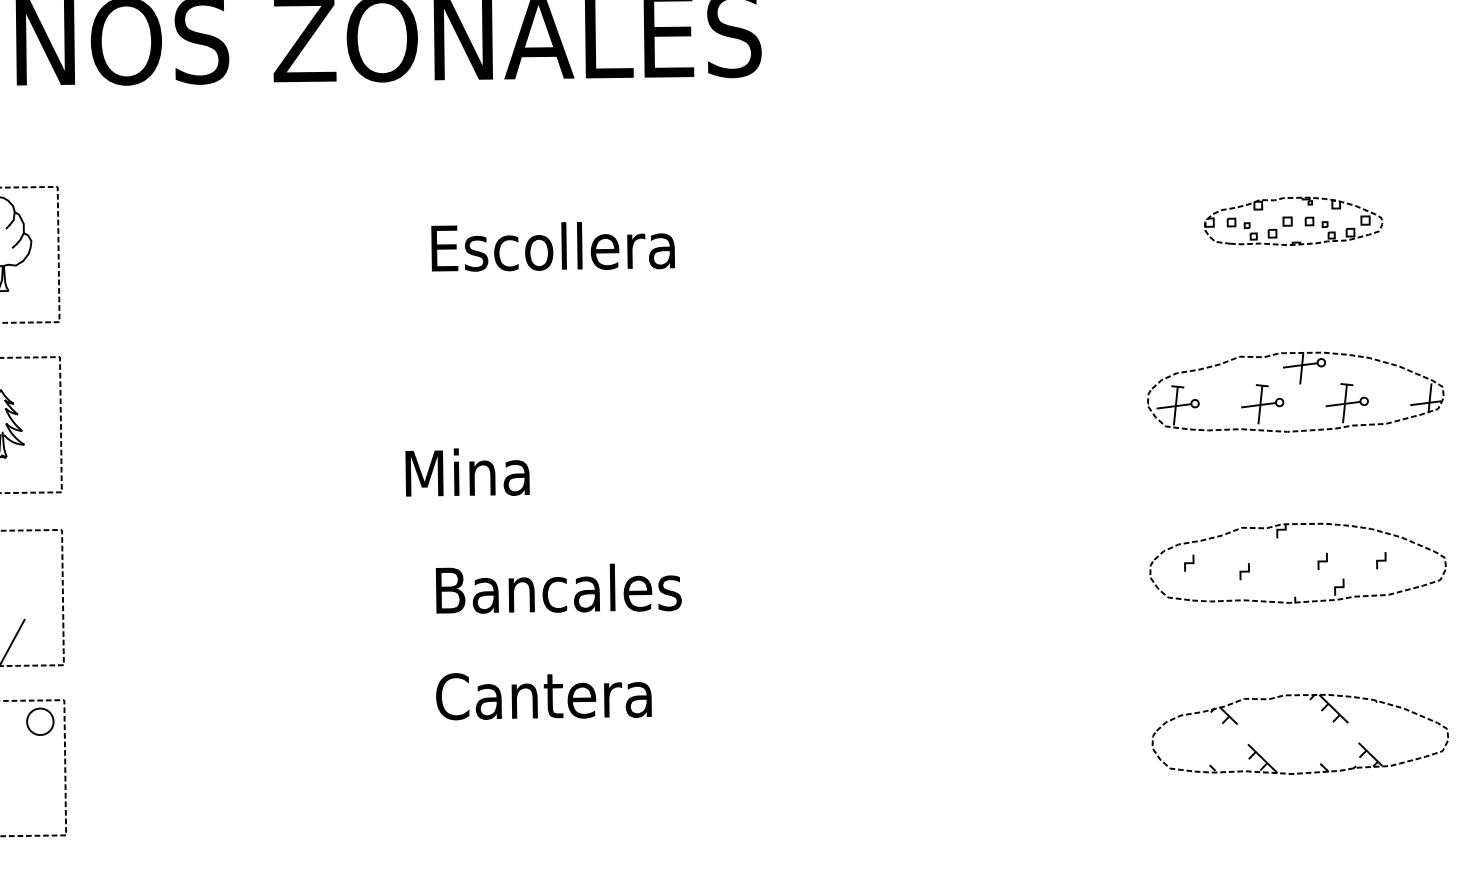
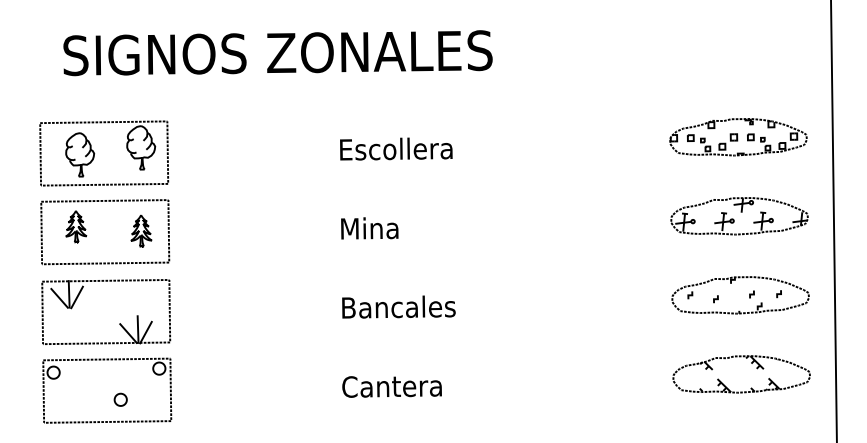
part: (1293, 221) -> (738, 137), size x1.67
text: (466, 472) -> (369, 228), moved
text: (542, 695) -> (391, 386), moved

